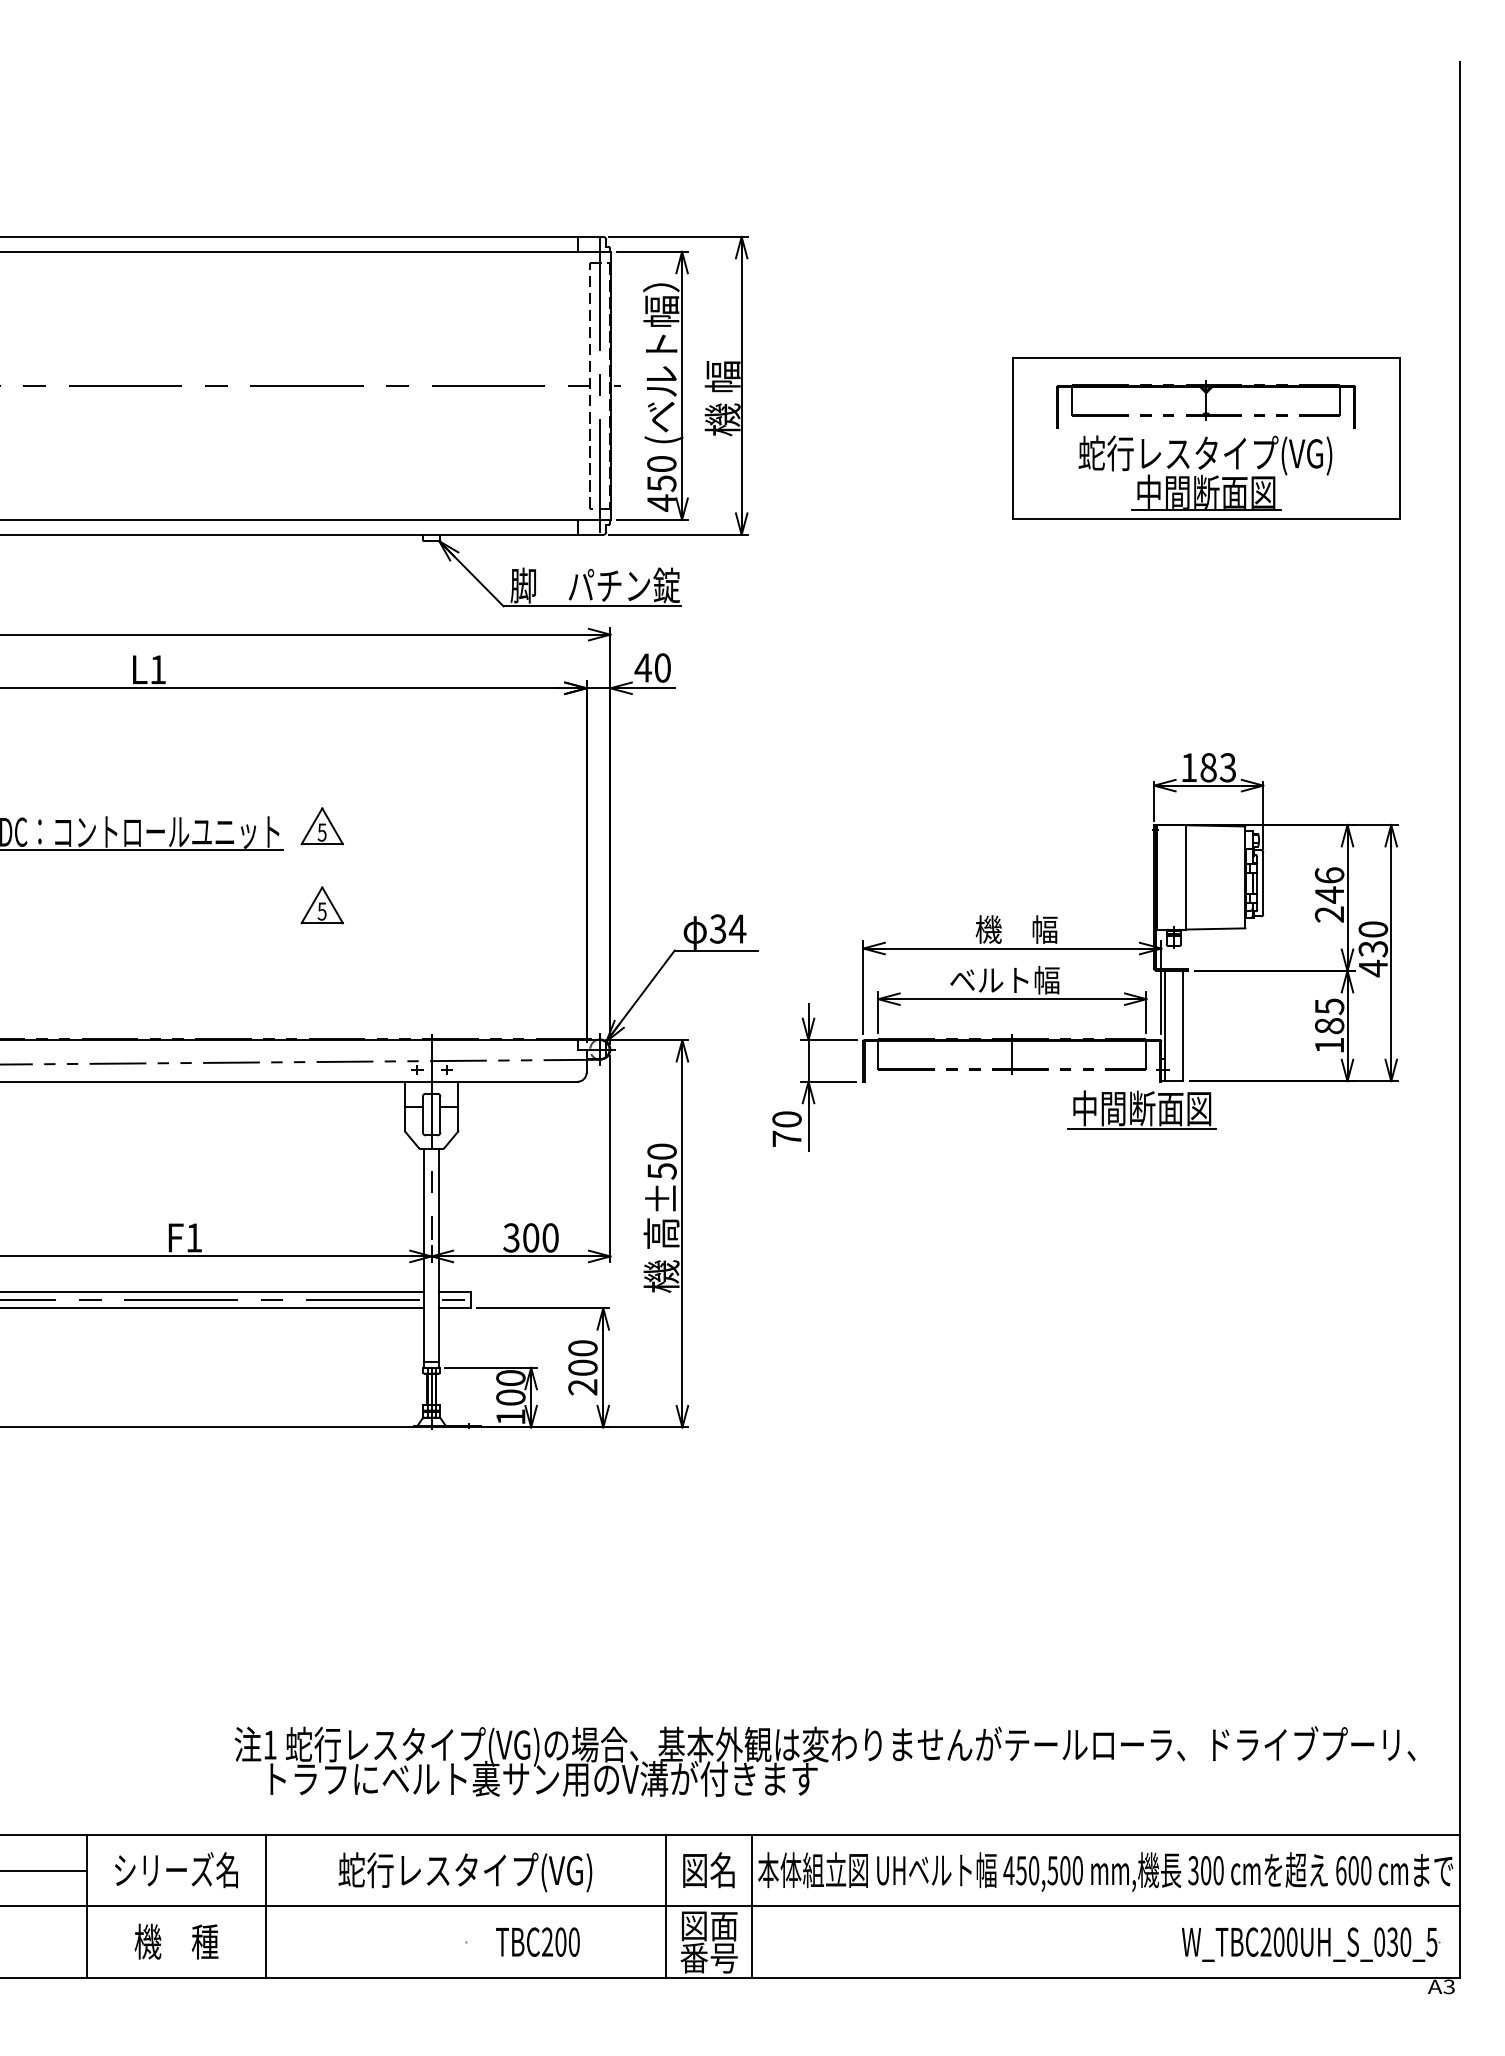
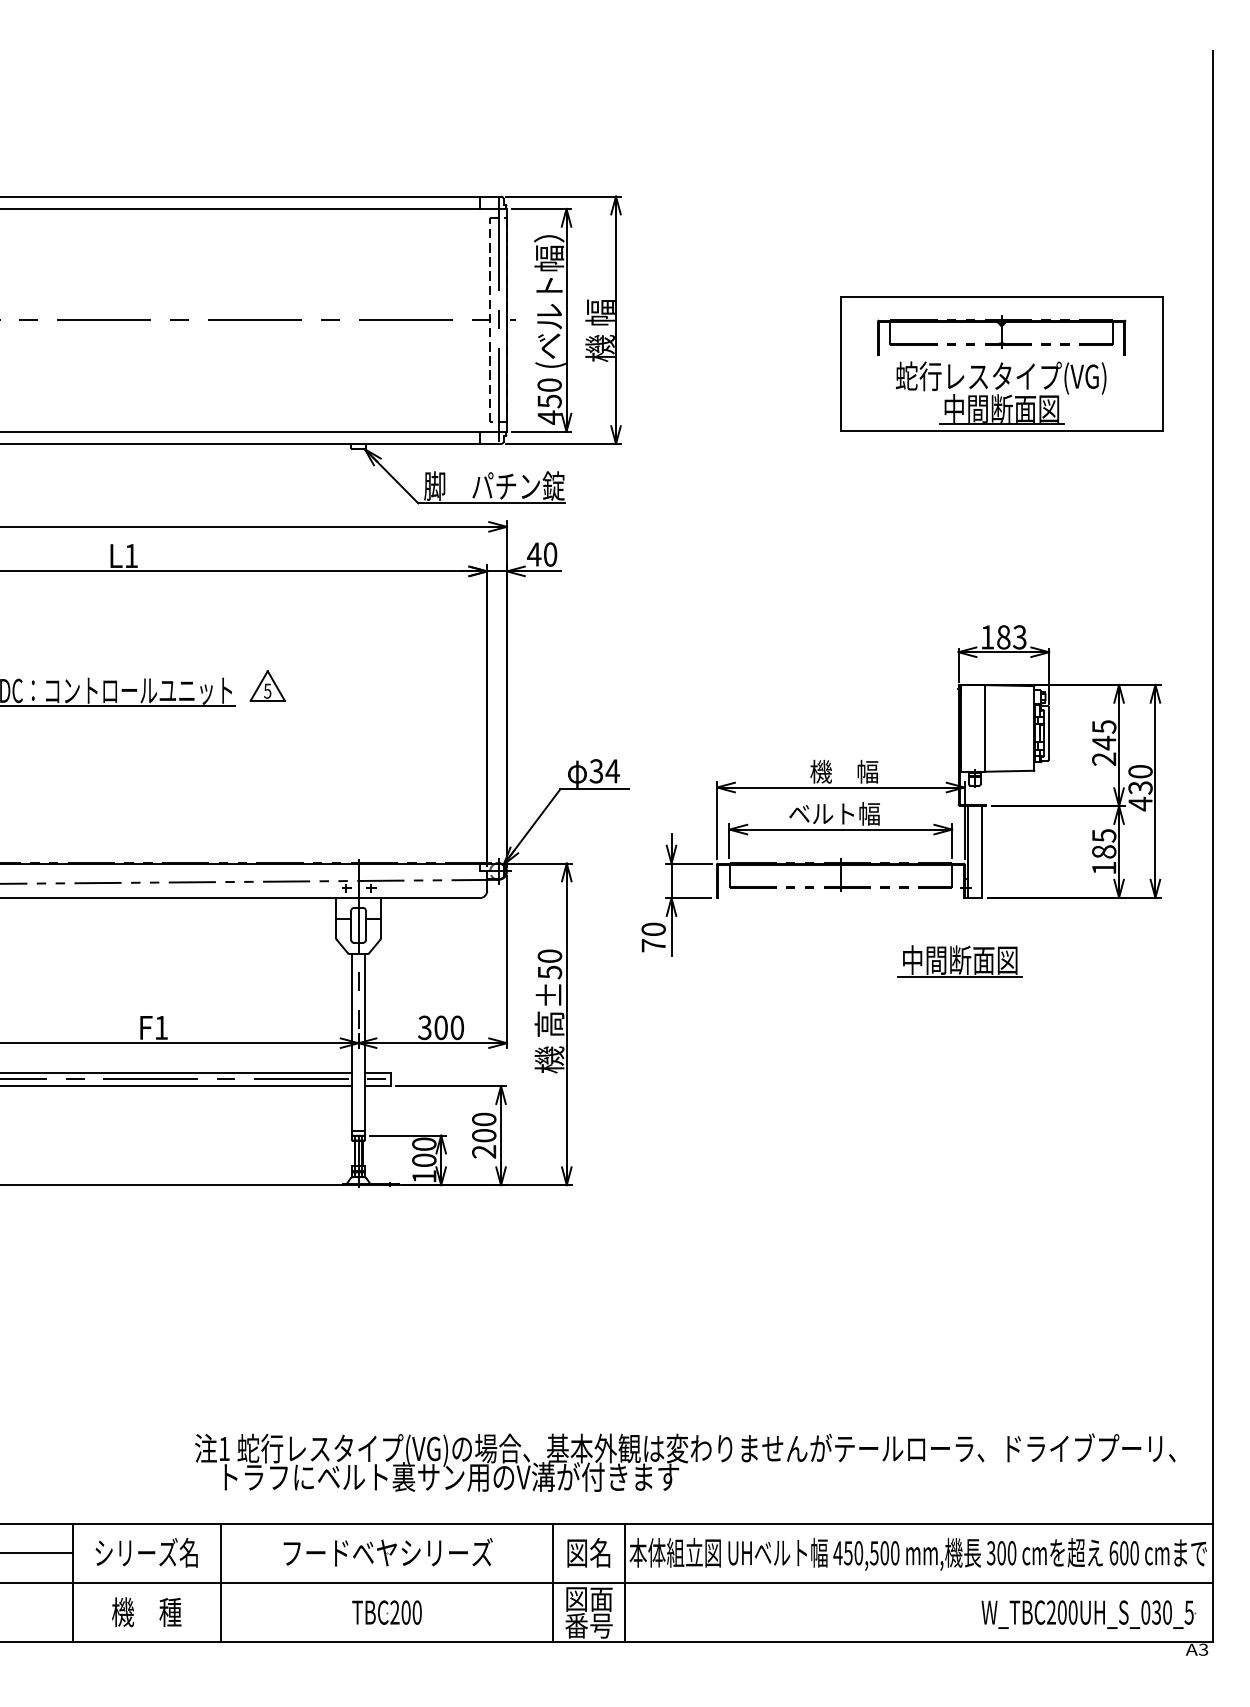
text: (1329, 875) -> (1104, 726), 246 -> 245
part: (321, 905) -> (267, 751), removed
part: (1141, 1109) -> (959, 961), moved
text: (465, 1872) -> (386, 1554), 蛇行レスタイプ(VG) -> フードベヤシリーズ
text: (537, 1941) -> (386, 1612), moved

